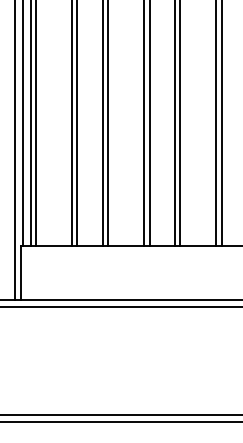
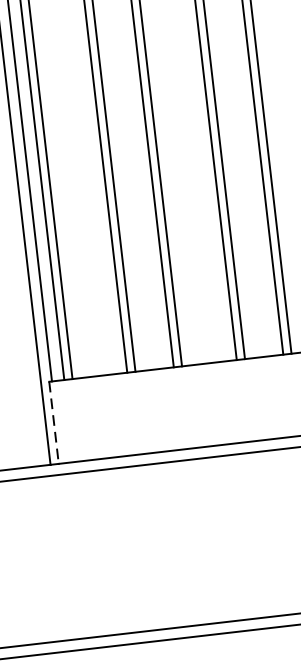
line: (20, 273) -> (53, 424), solid -> dashed

